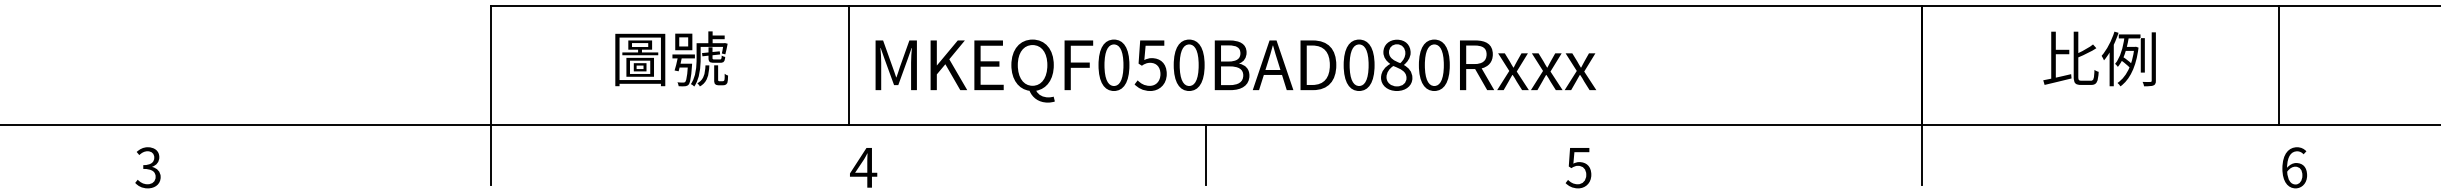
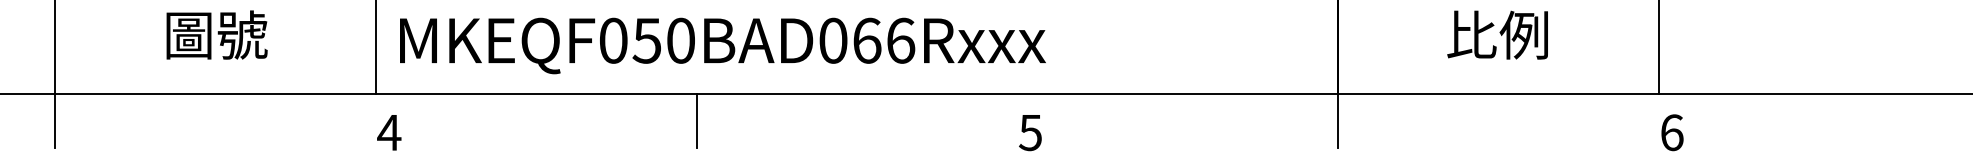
text: (1415, 64) -> (884, 40), MKEQF050BAD080Rxxx -> MKEQF050BAD066Rxxx

